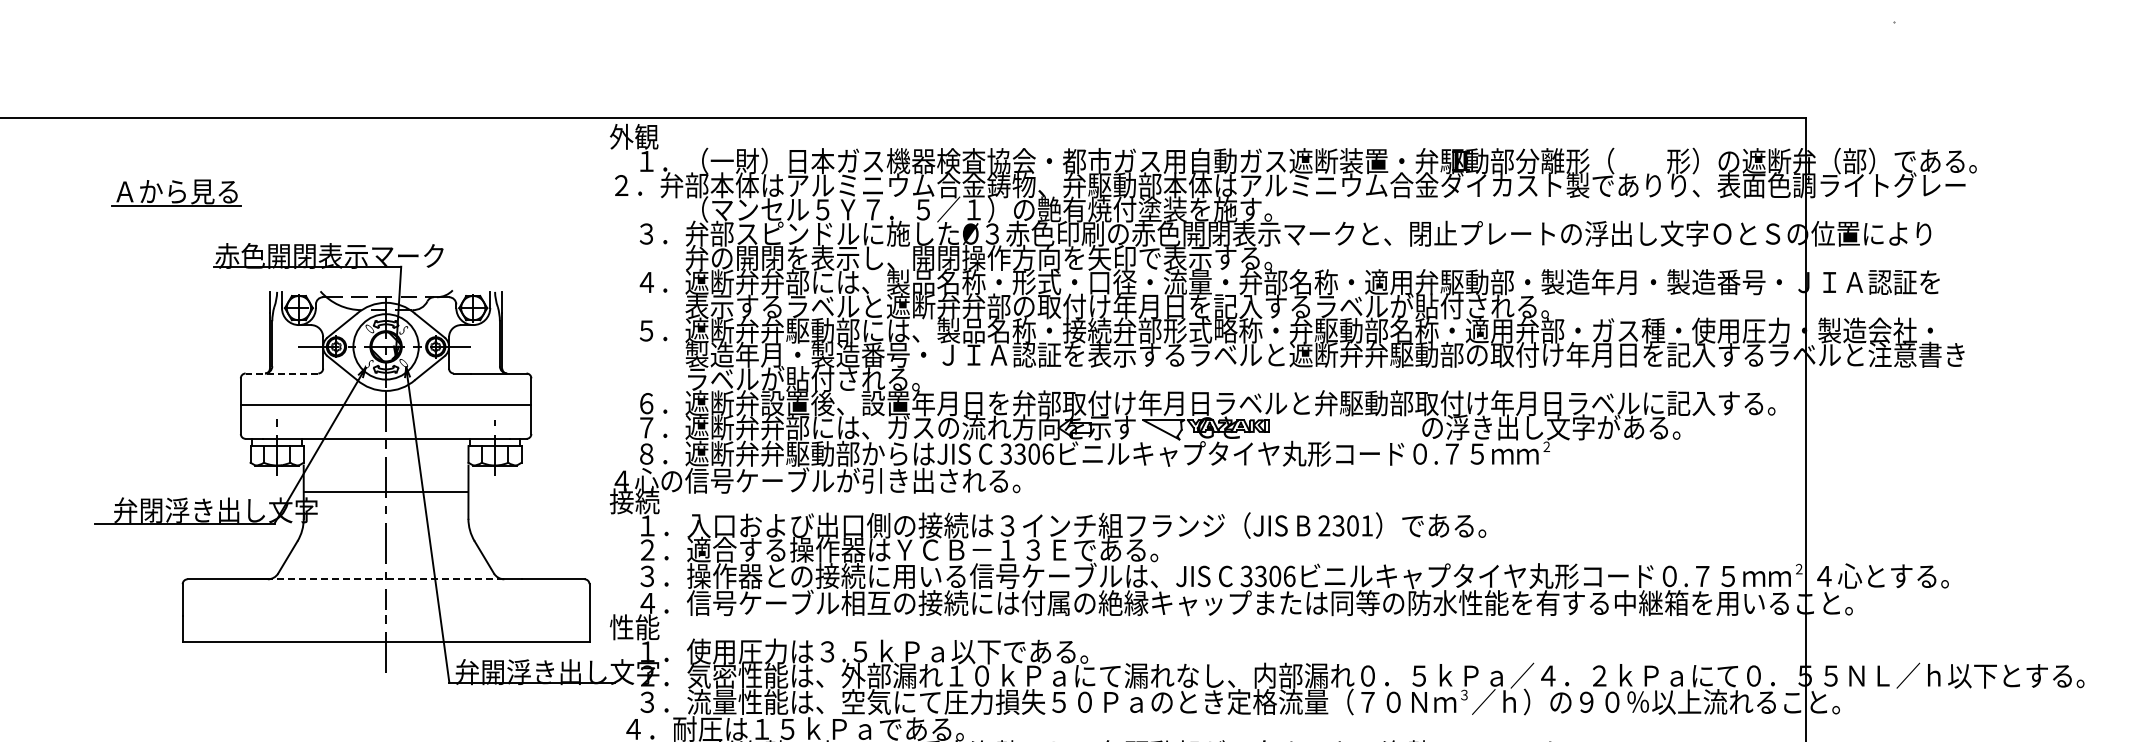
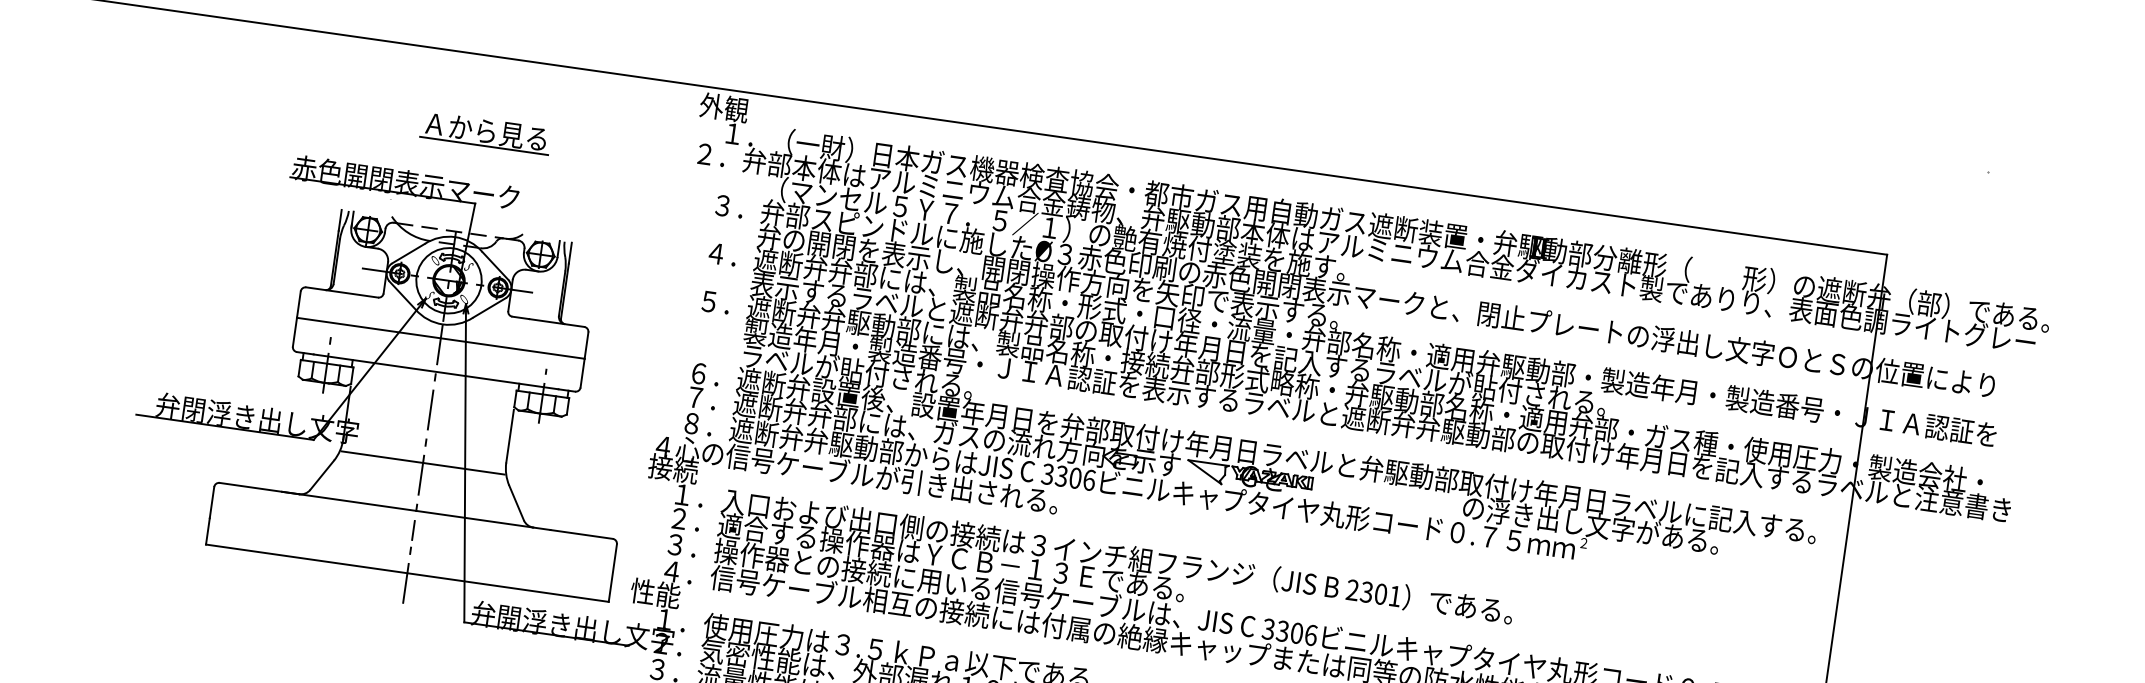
part: (176, 192) -> (485, 132), moved
line: (281, 373) -> (341, 292), dashed -> solid
line: (385, 491) -> (422, 462), moved
line: (385, 579) -> (415, 510), dashed -> solid

